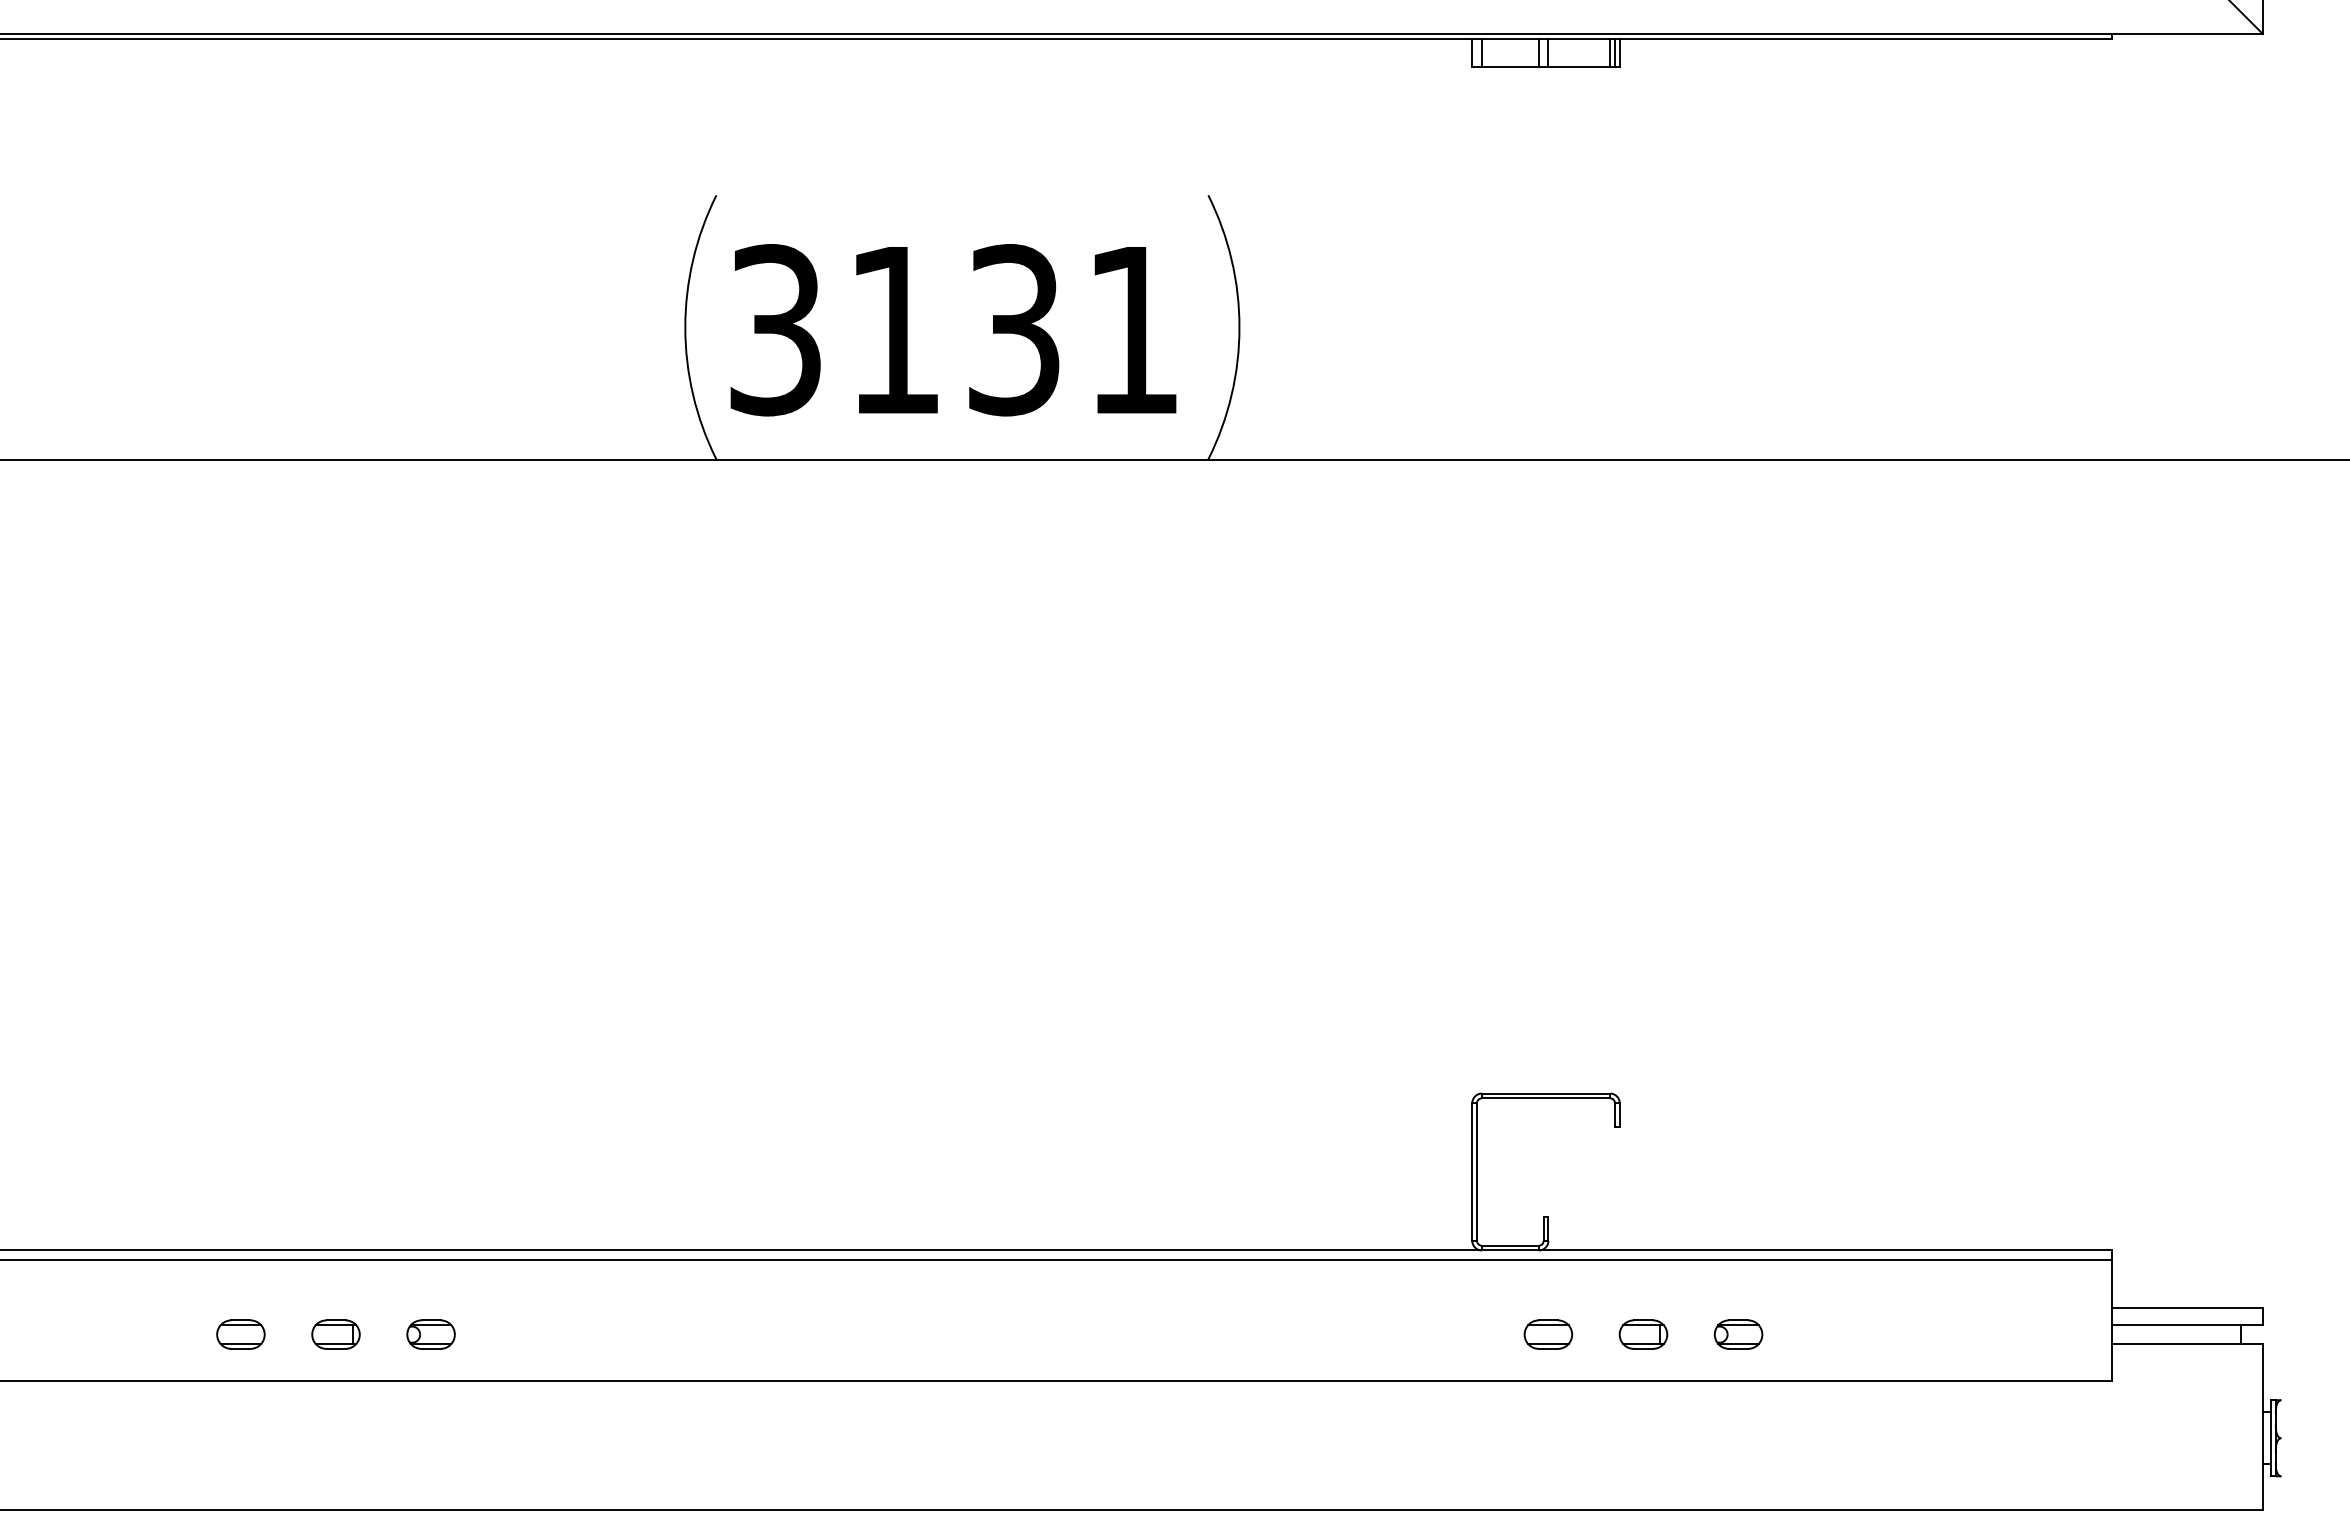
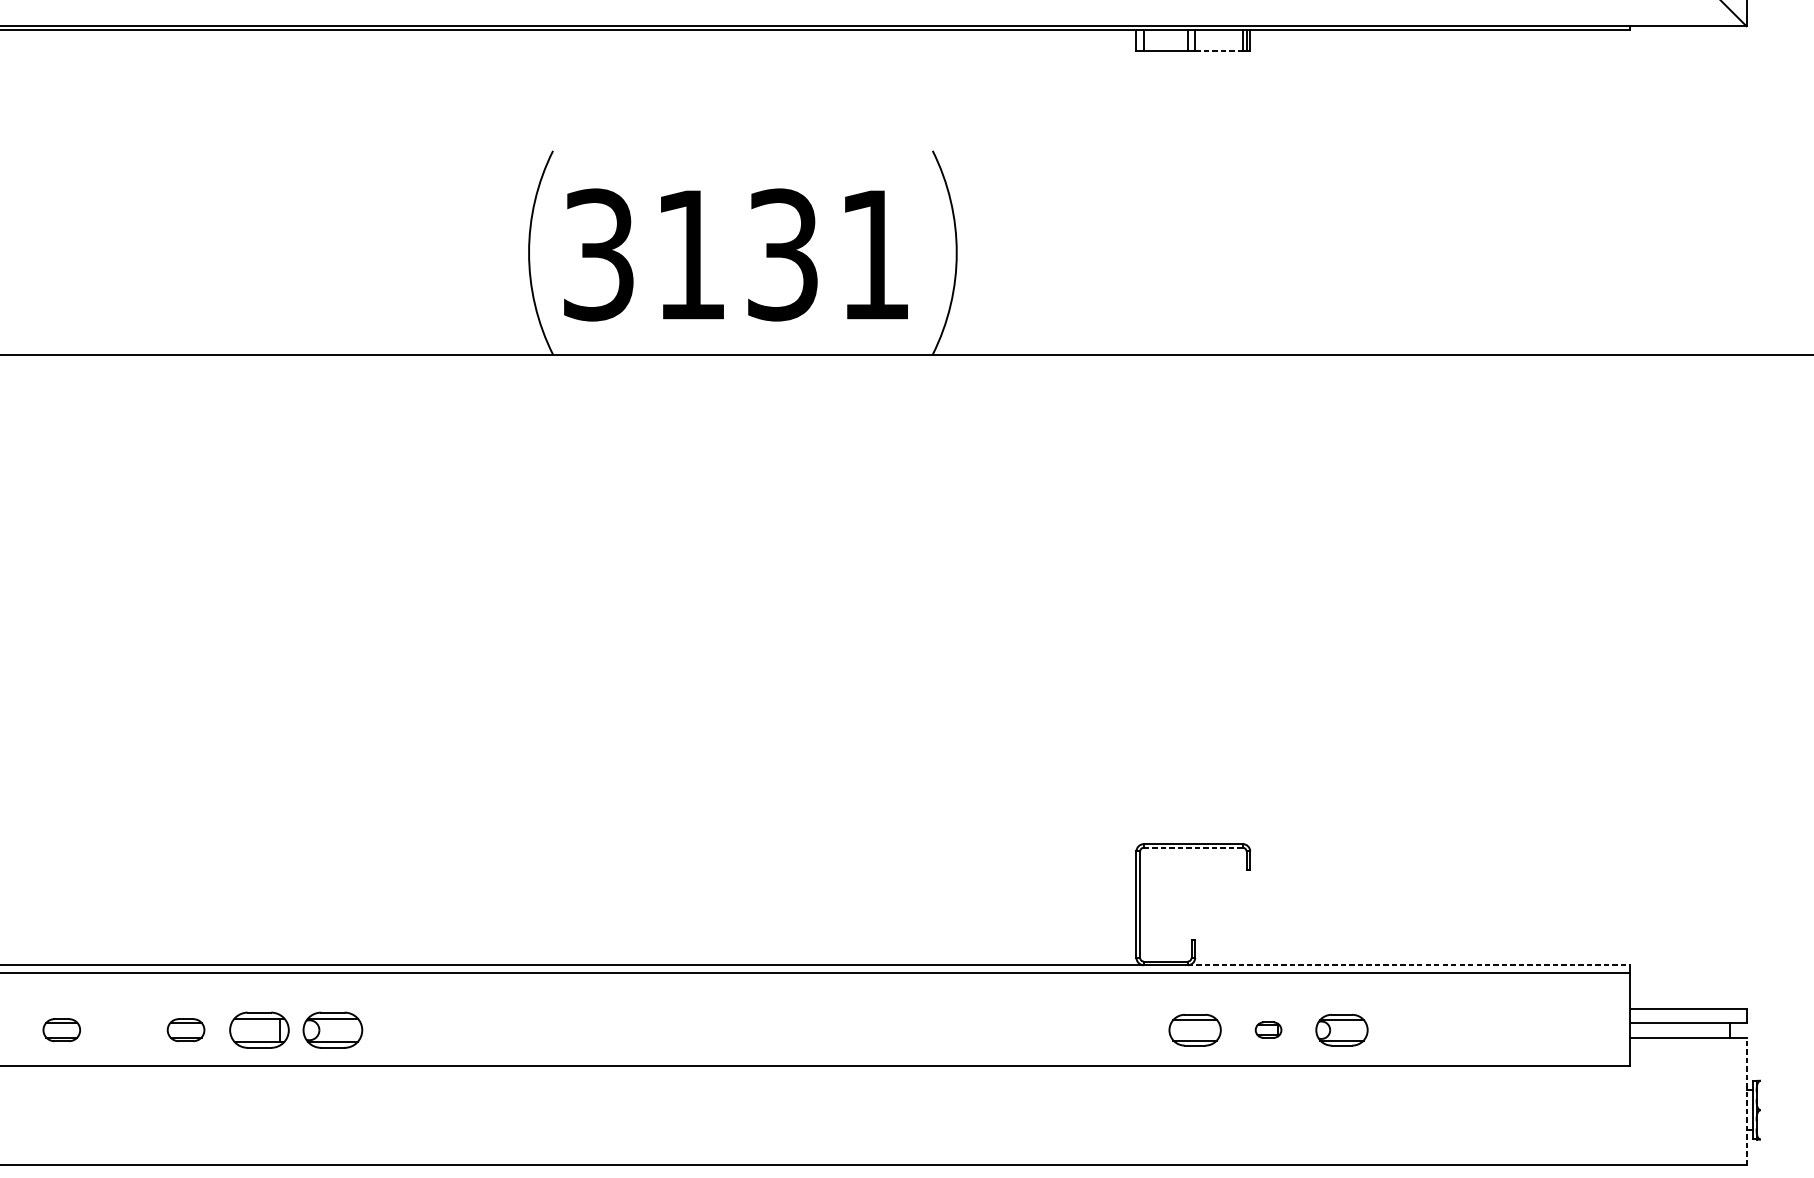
line: (1579, 66) -> (1219, 51), solid -> dashed
line: (1546, 1098) -> (1193, 847), solid -> dashed
line: (1825, 1250) -> (1409, 965), solid -> dashed
part: (79, 1334) -> (61, 1030), added
part: (335, 1334) -> (259, 1030), size x1.6
part: (430, 1334) -> (332, 1030), size x1.6
part: (1548, 1334) -> (1195, 1030), size x1.4
part: (1643, 1334) -> (1268, 1030), size x0.7
part: (1738, 1334) -> (1341, 1030), size x1.4
line: (2262, 1426) -> (1746, 1101), solid -> dashed

